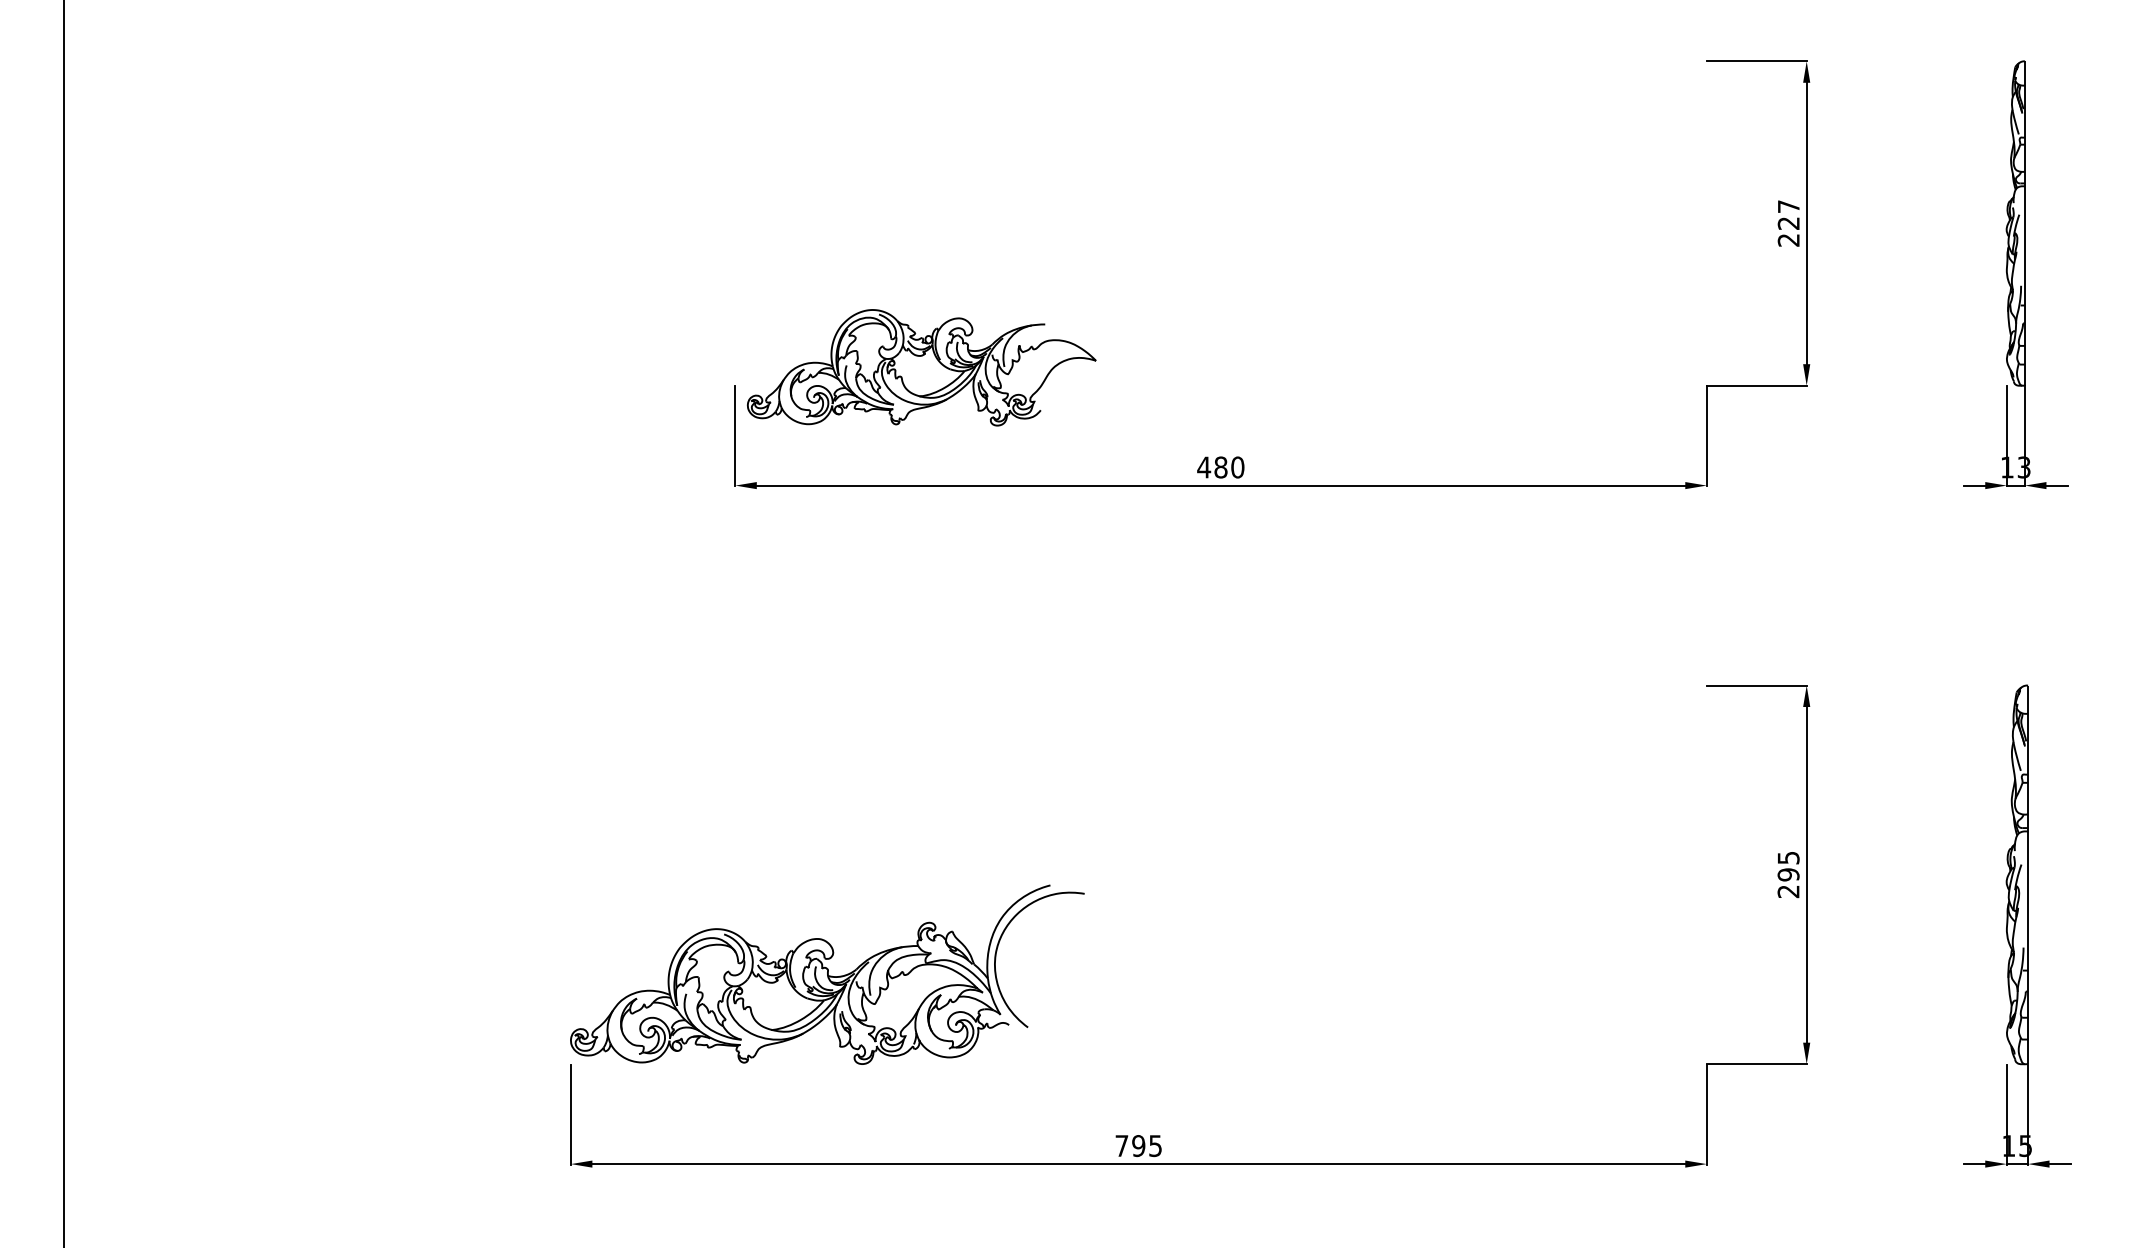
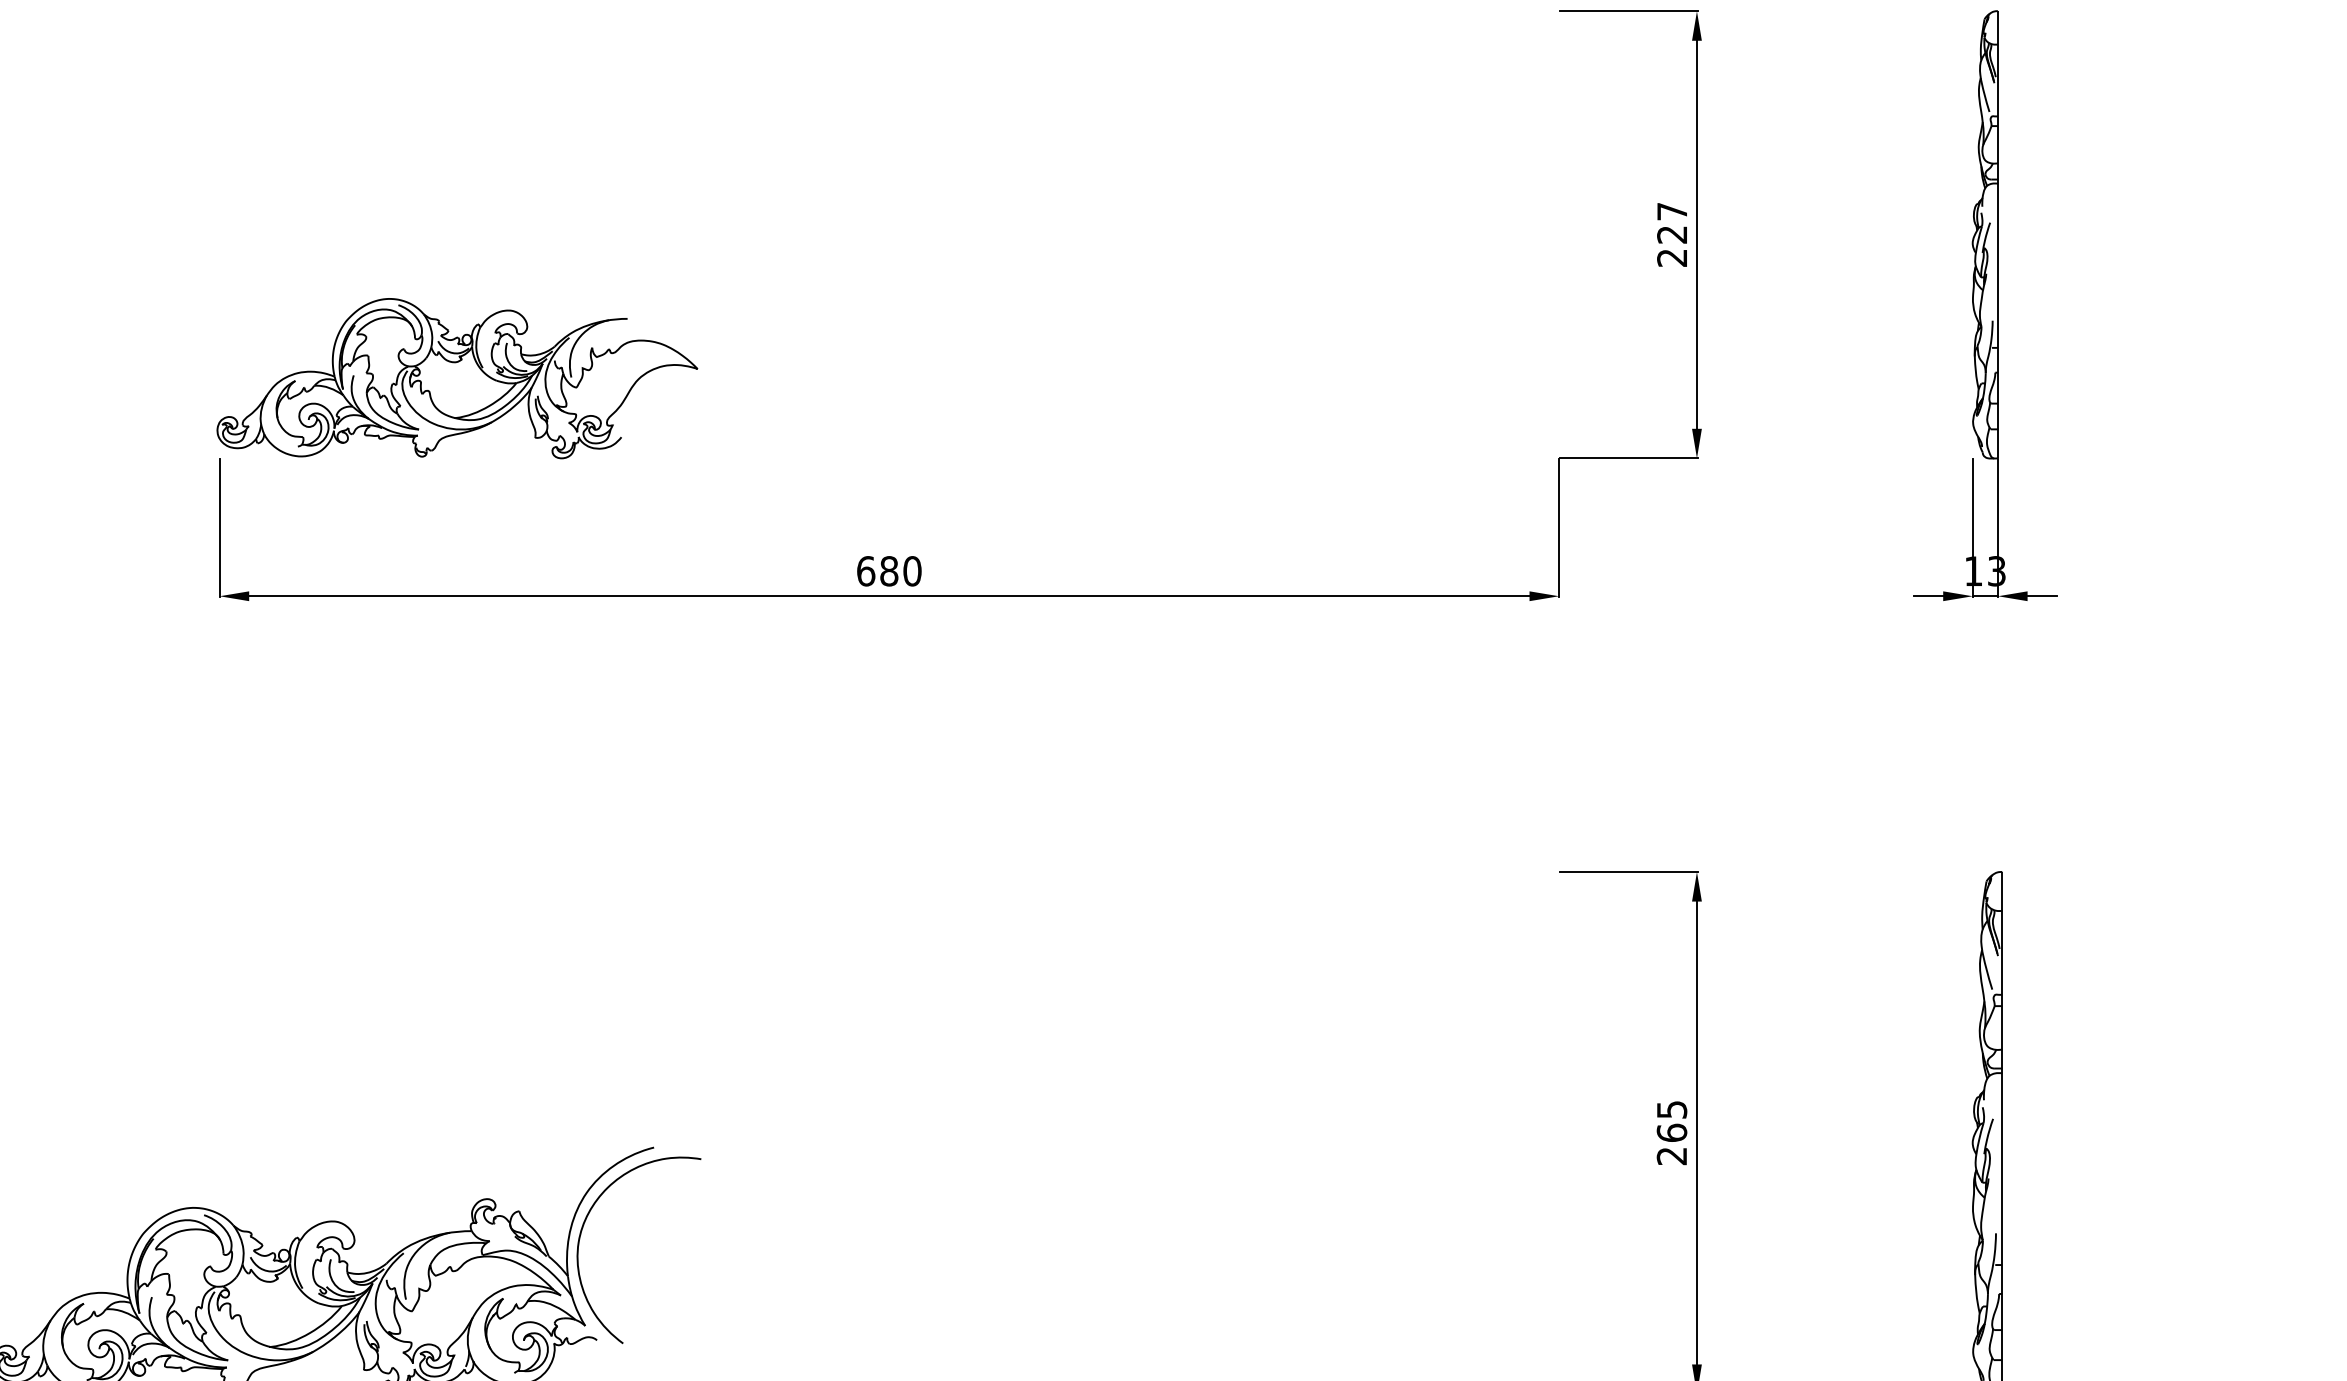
part: (921, 367) -> (456, 378), moved
text: (1204, 467) -> (866, 571), 480 -> 680
text: (1788, 874) -> (1671, 1132), 295 -> 265

